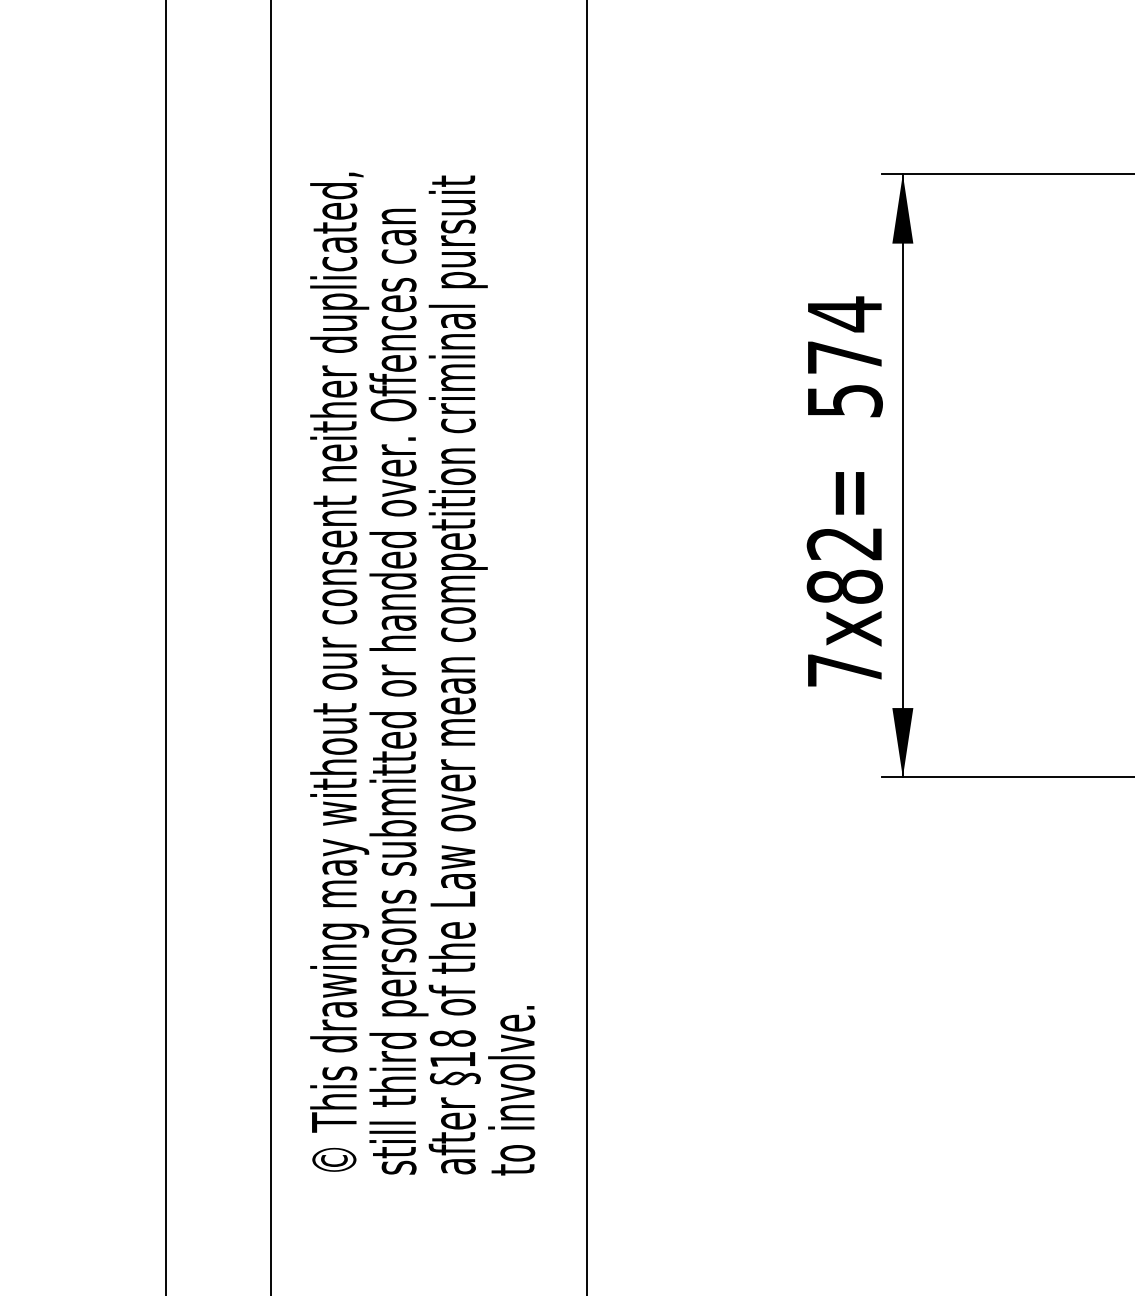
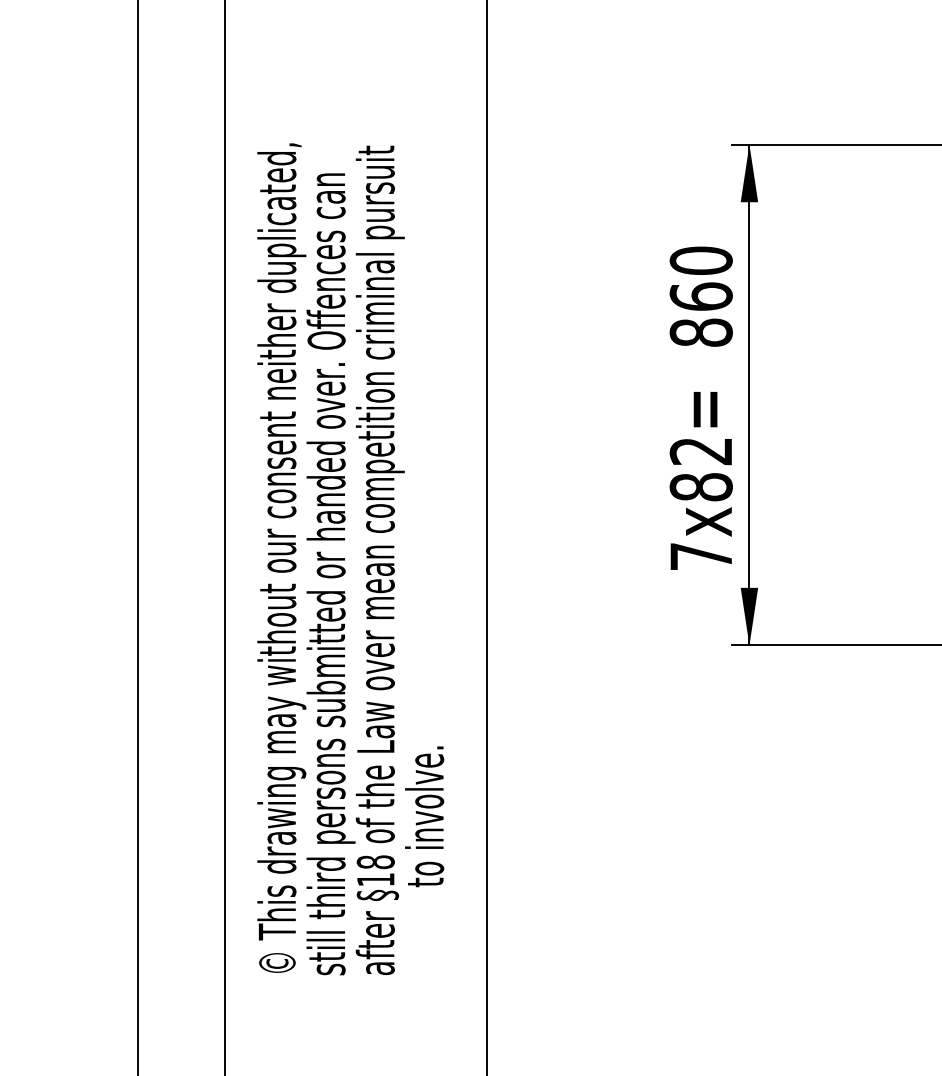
text: (844, 356) -> (700, 295), 574 -> 860
text: (511, 1090) -> (424, 816), moved

